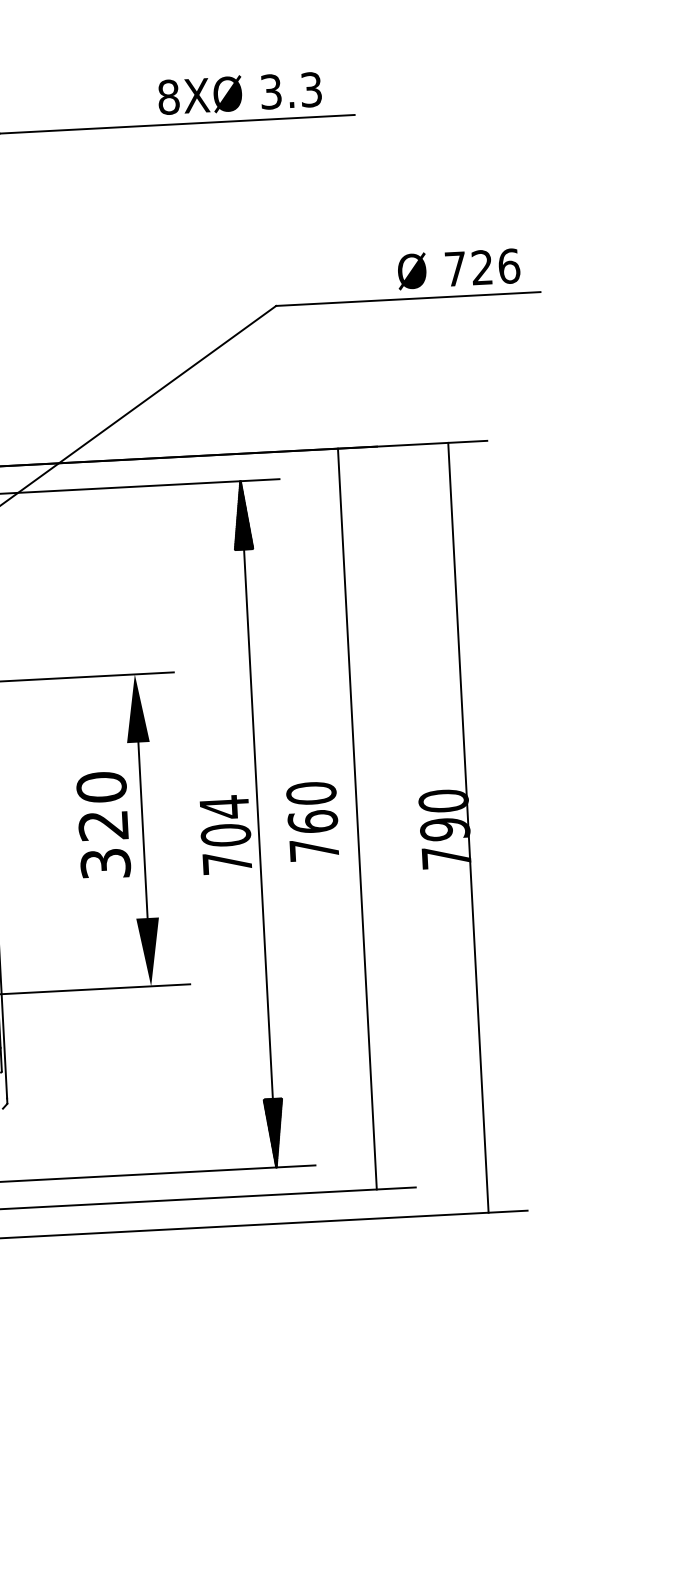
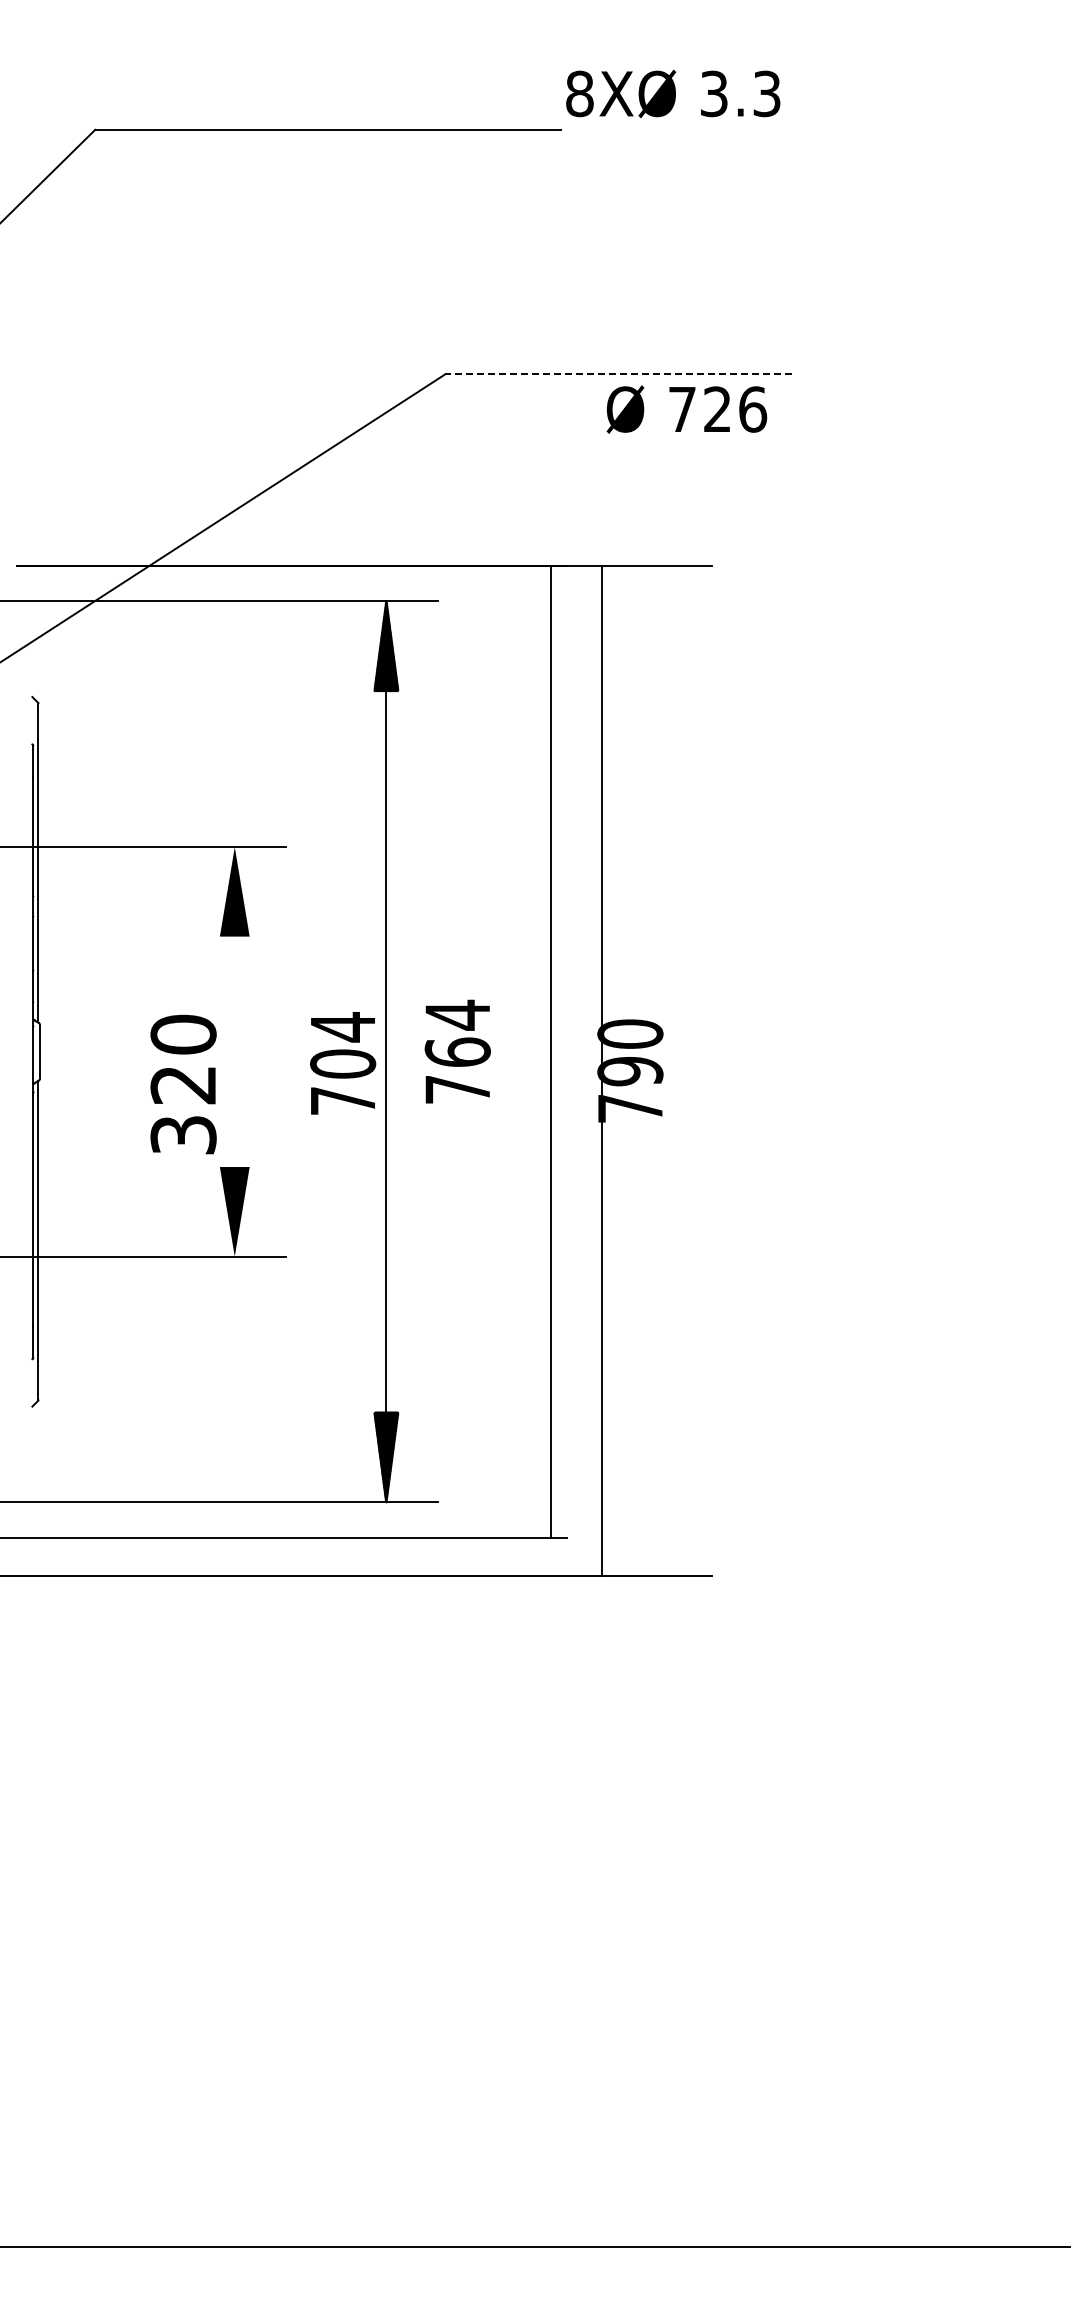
text: (240, 93) -> (673, 93), moved
text: (458, 268) -> (686, 409), moved
line: (408, 299) -> (618, 374), solid -> dashed
text: (311, 793) -> (457, 1014), 760 -> 764
line: (357, 818) -> (551, 1051), moved
text: (103, 825) -> (183, 1084), moved
line: (468, 827) -> (601, 1070), moved
line: (142, 830) -> (234, 1051), removed

